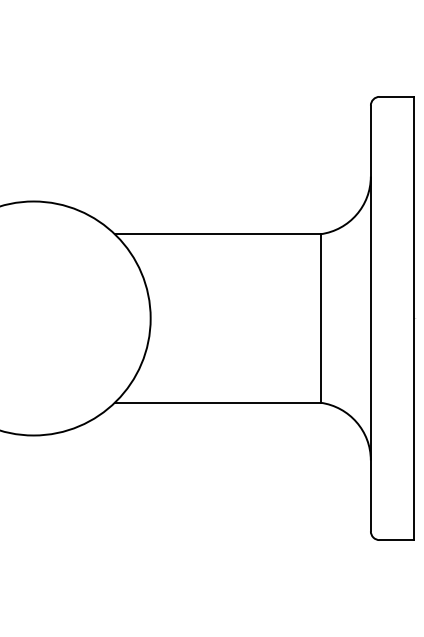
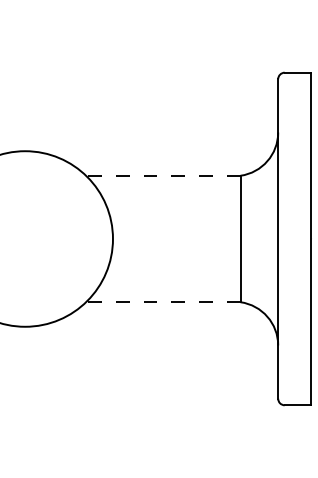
line: (216, 233) -> (162, 175), solid -> dashed
line: (216, 403) -> (162, 302), solid -> dashed

